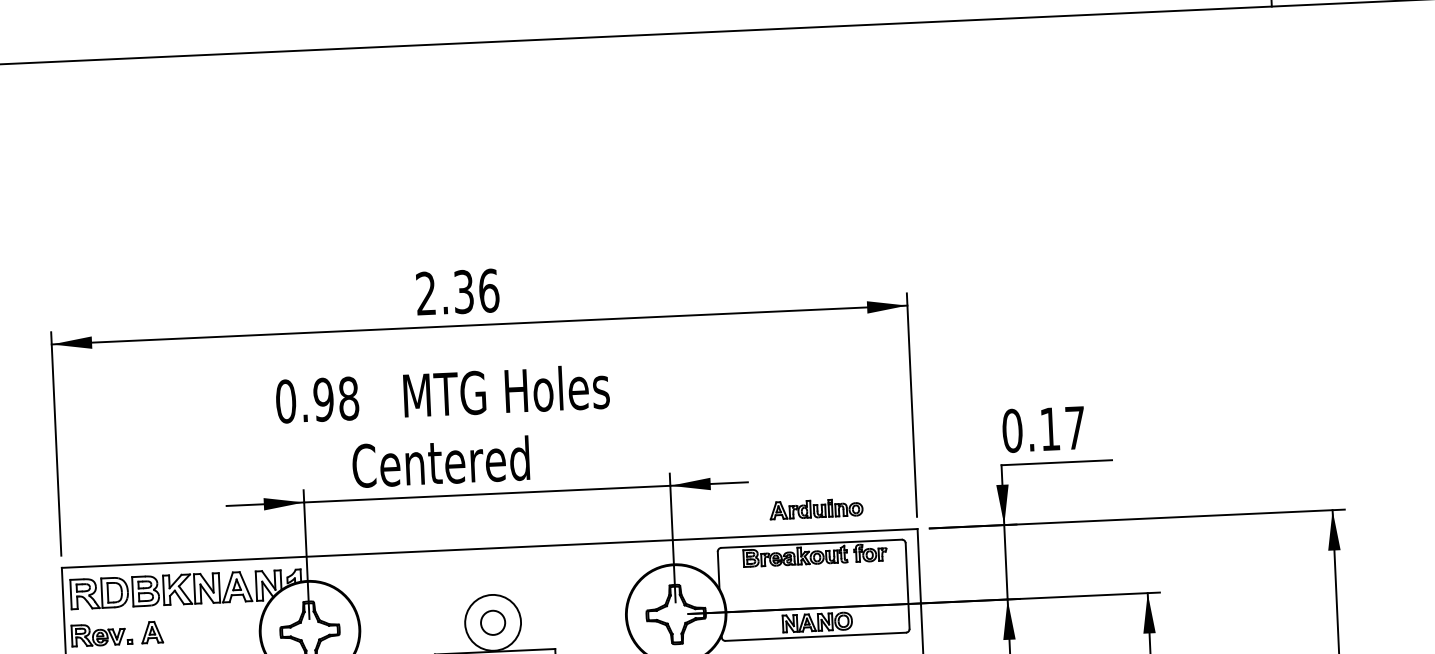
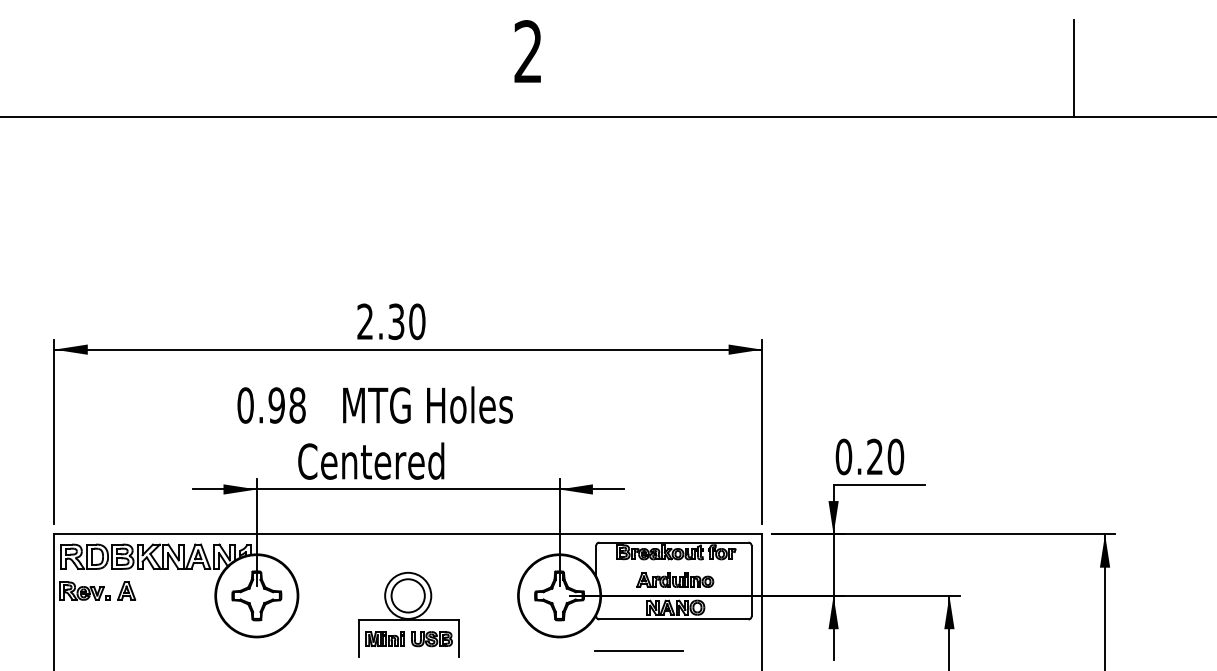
text: (489, 290) -> (417, 321), 2.36 -> 2.30
text: (1062, 428) -> (885, 456), 0.17 -> 0.20
part: (816, 508) -> (675, 579), moved
circle: (492, 622) -> (407, 595), size x1.67

